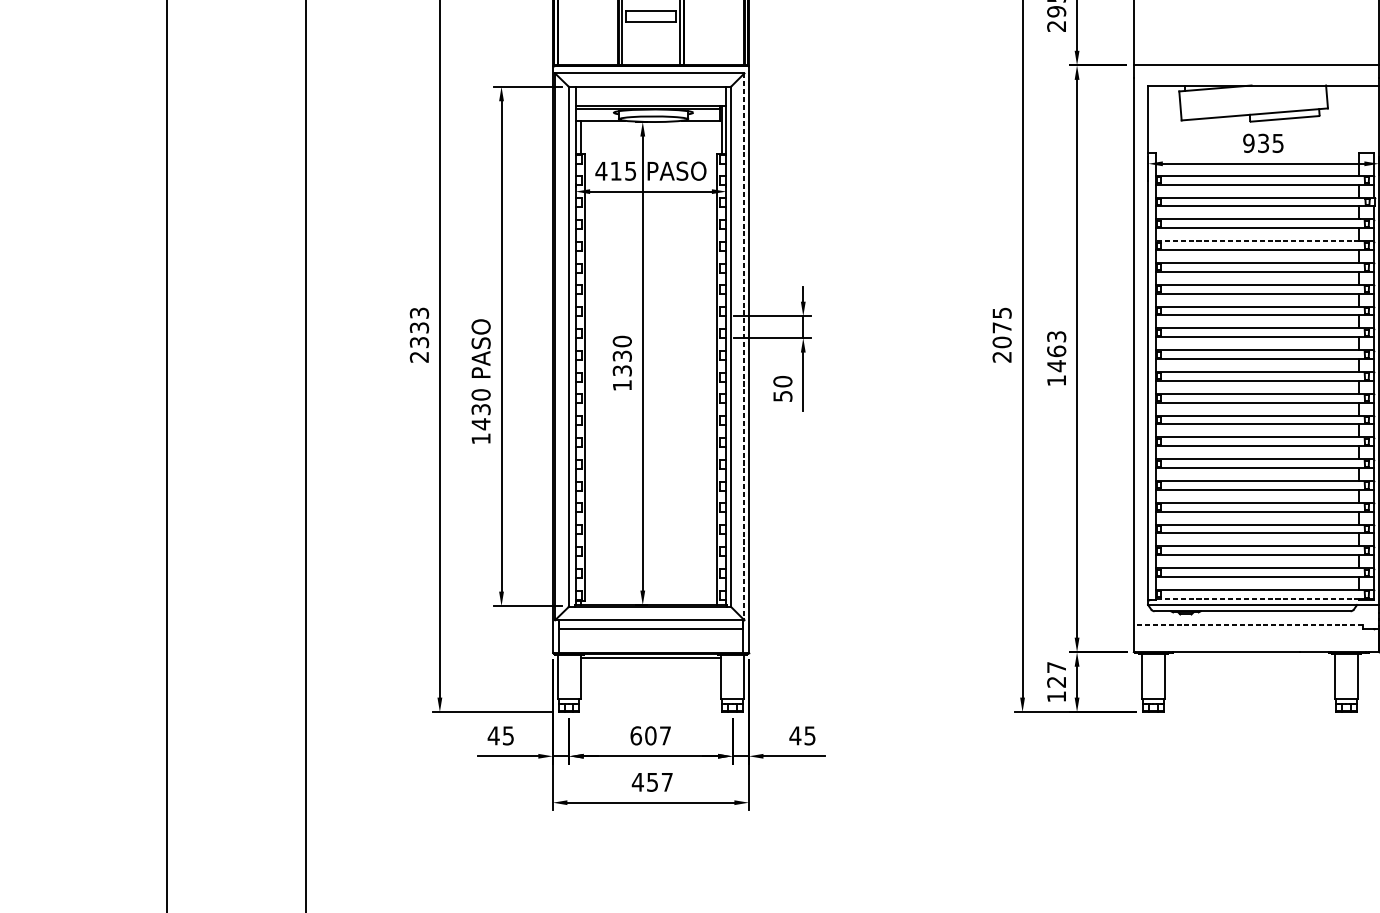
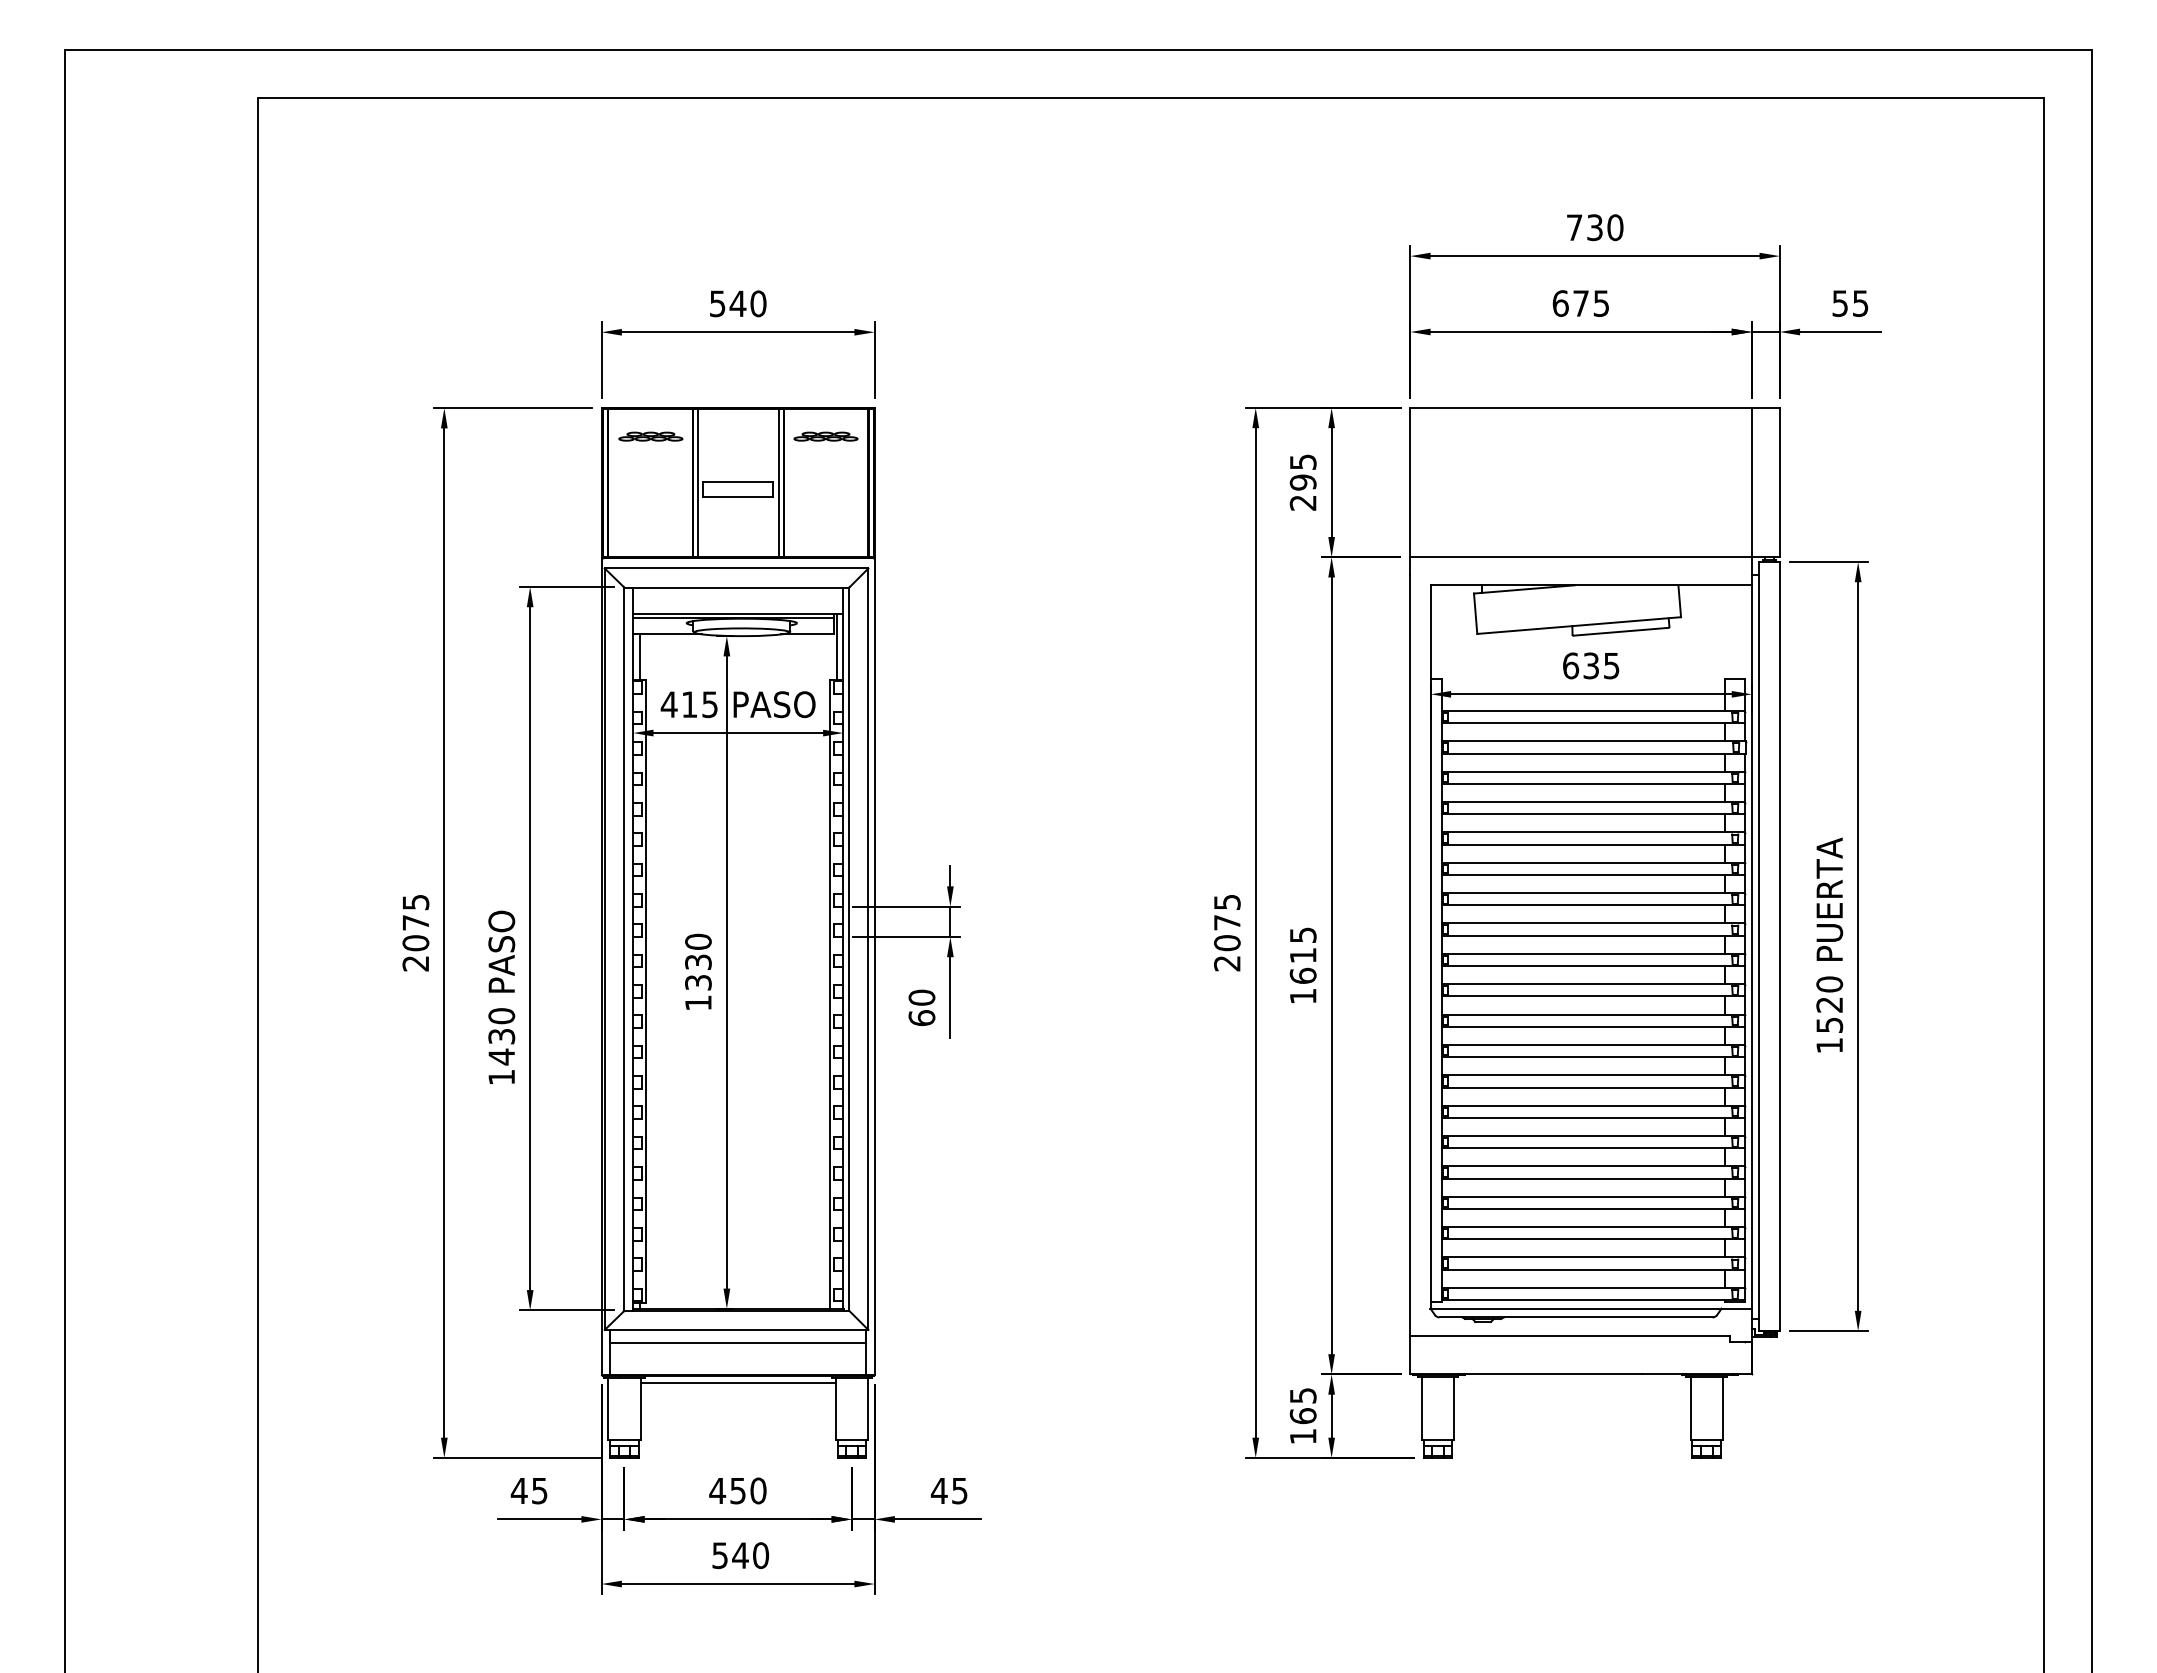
text: (1248, 143) -> (1570, 665), 935 -> 635
line: (1257, 241) -> (1583, 802), dashed -> solid
text: (419, 327) -> (415, 922), 2333 -> 2075
line: (744, 347) -> (868, 949), dashed -> solid
text: (1056, 351) -> (1302, 955), 1463 -> 1615
text: (782, 396) -> (921, 1018), 50 -> 60
line: (1257, 599) -> (1583, 1300), dashed -> solid
line: (1248, 624) -> (1570, 1335), dashed -> solid
text: (1056, 675) -> (1302, 1406), 127 -> 165
text: (650, 735) -> (737, 1490), 607 -> 450
text: (652, 782) -> (740, 1555), 457 -> 540

